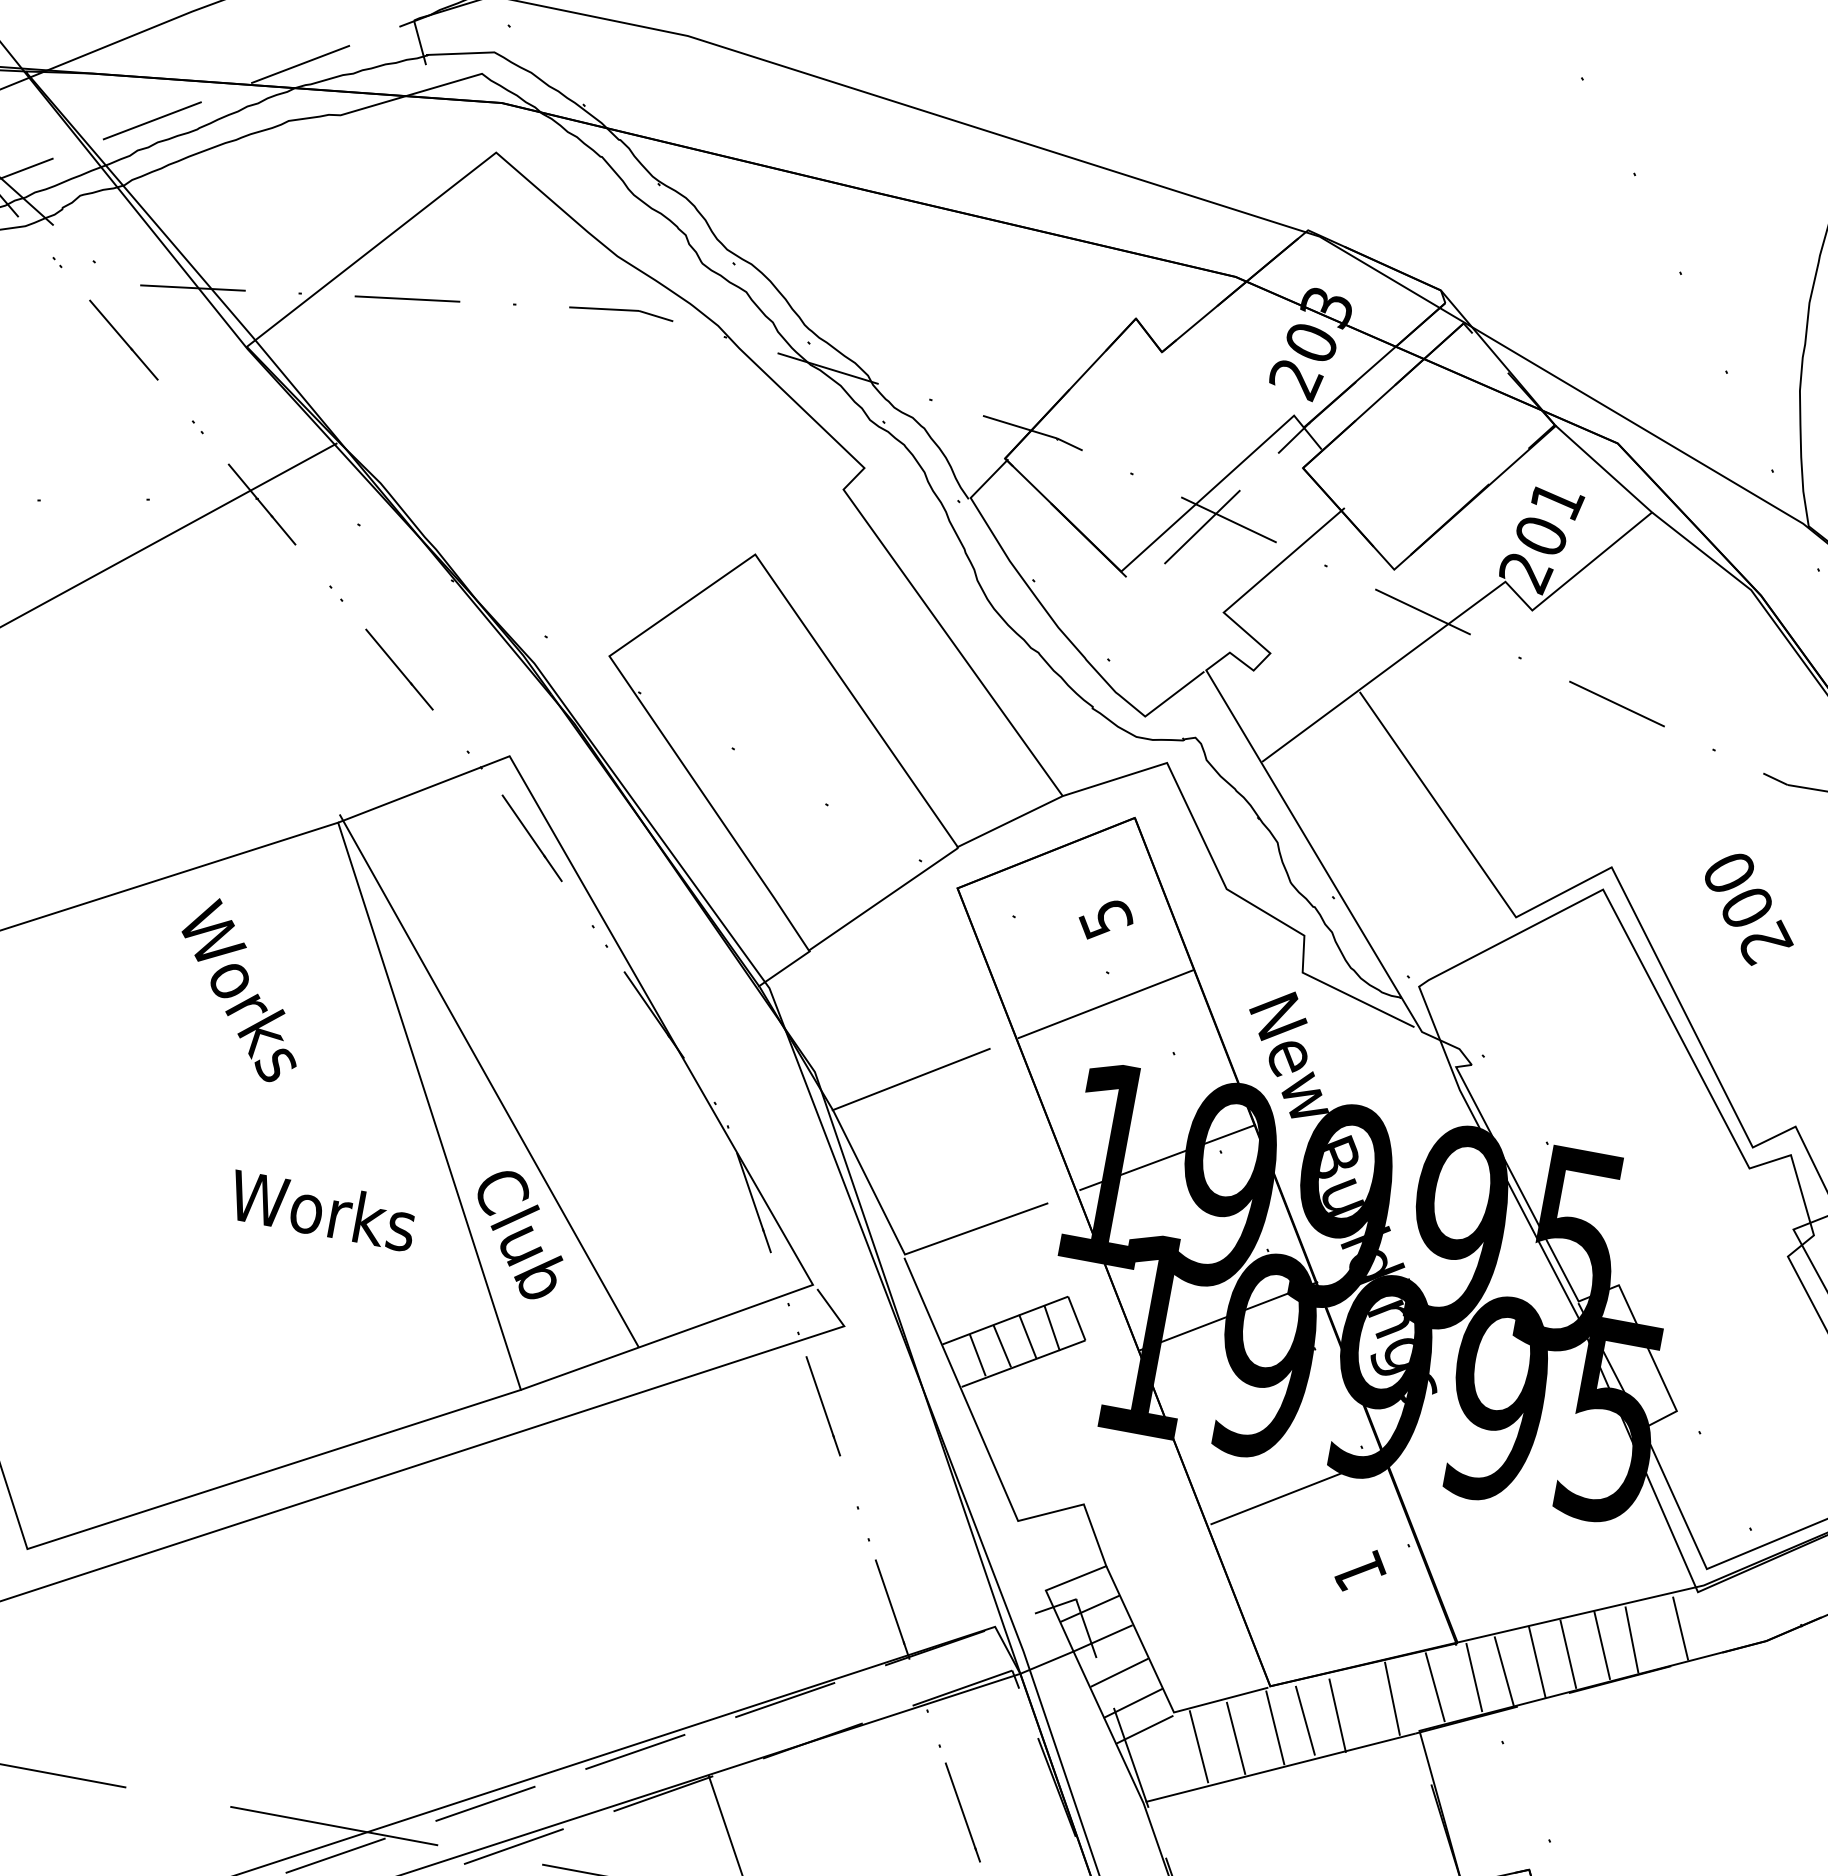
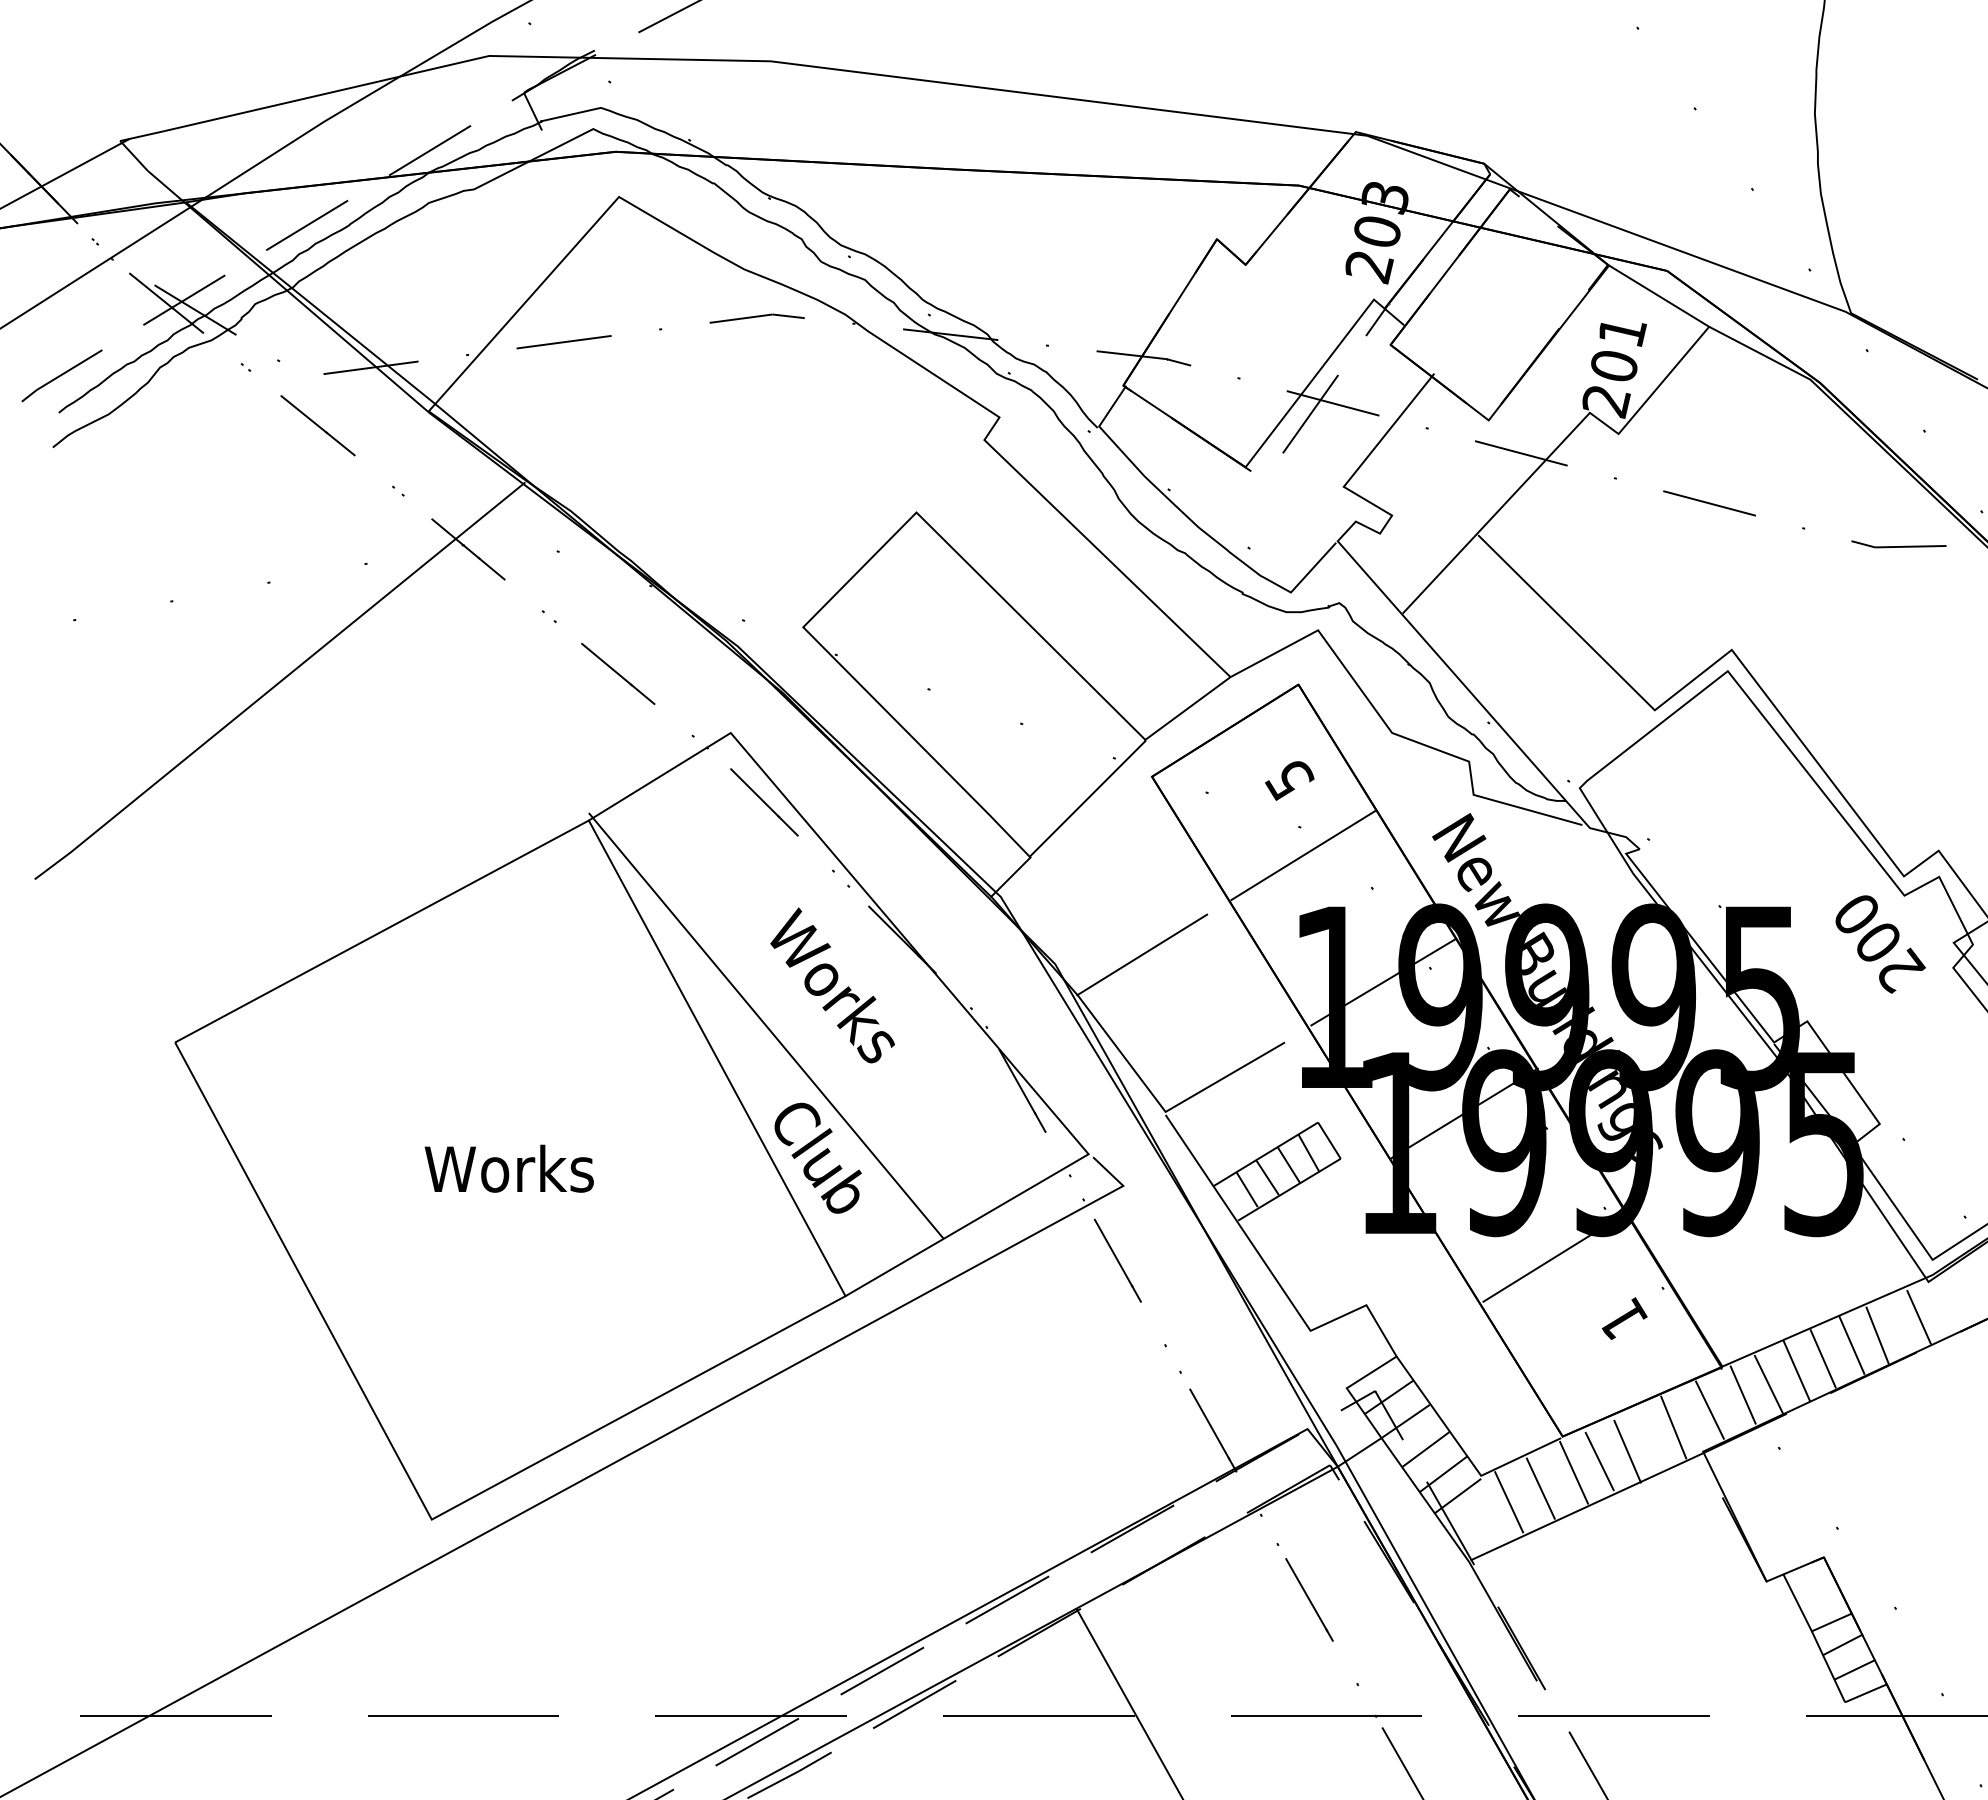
text: (1749, 910) -> (1880, 944), moved
text: (240, 989) -> (832, 985), moved
text: (322, 1209) -> (508, 1168), moved

